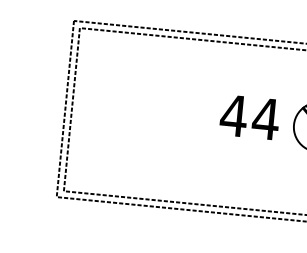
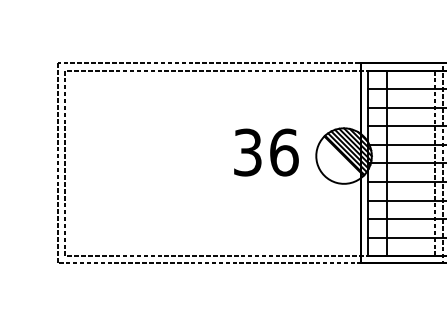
text: (249, 117) -> (265, 152), 44 -> 36

